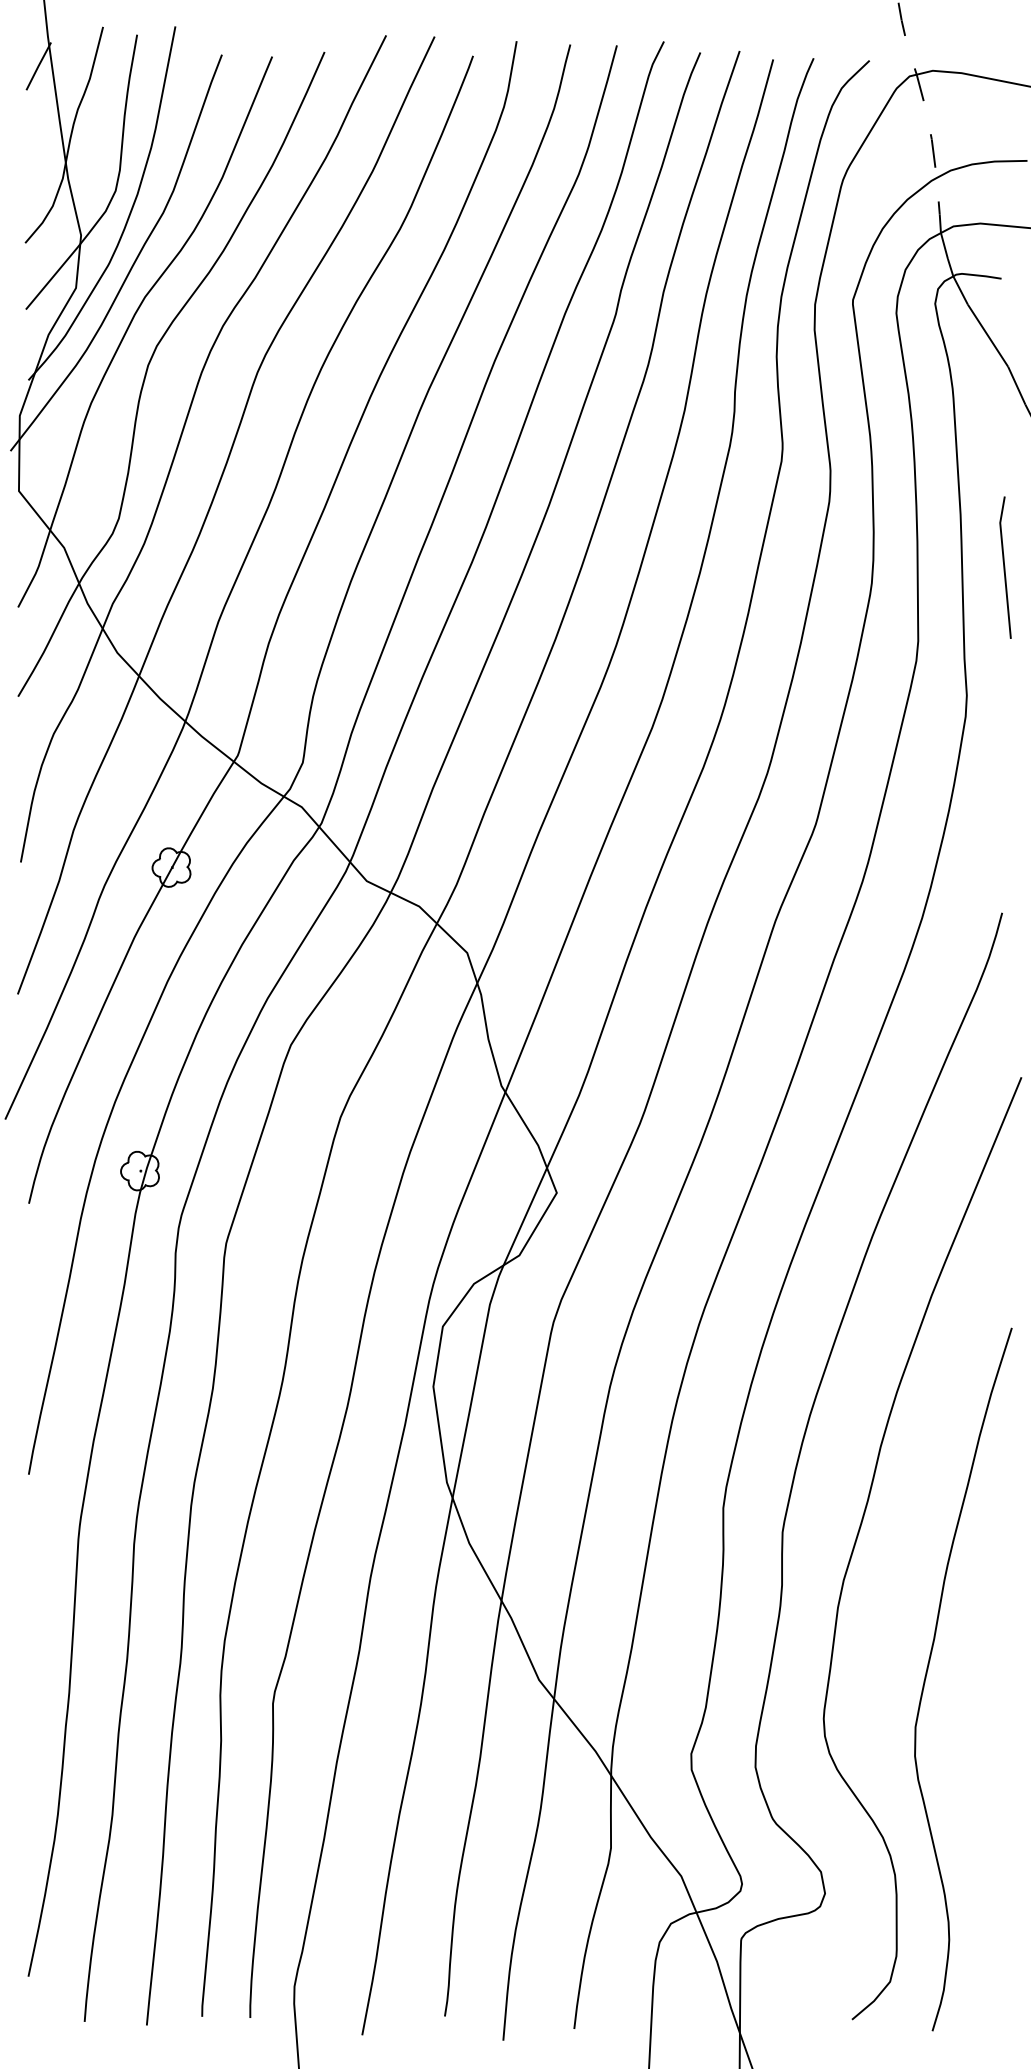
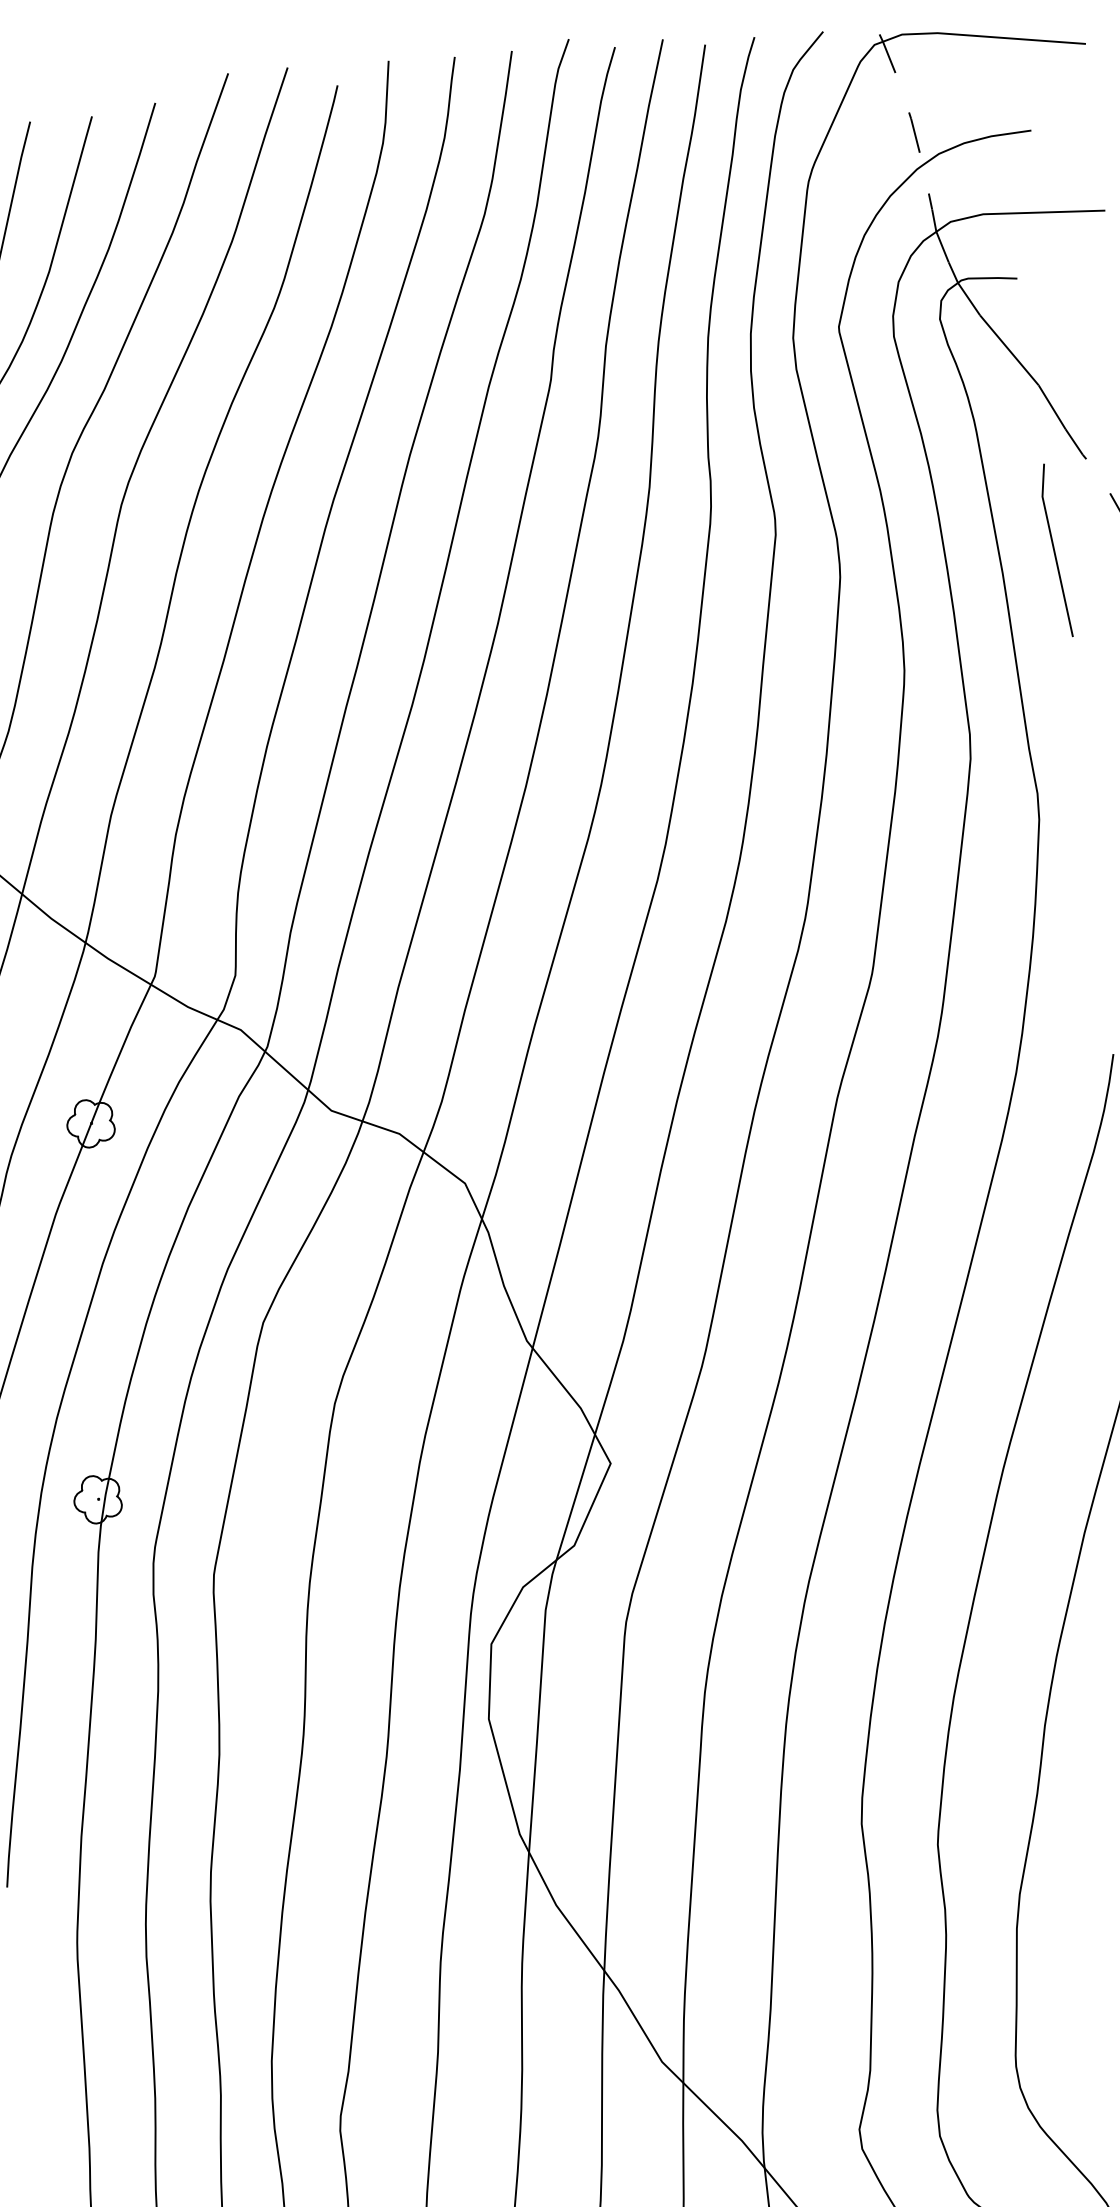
line: (1005, 567) -> (1055, 550), moved

